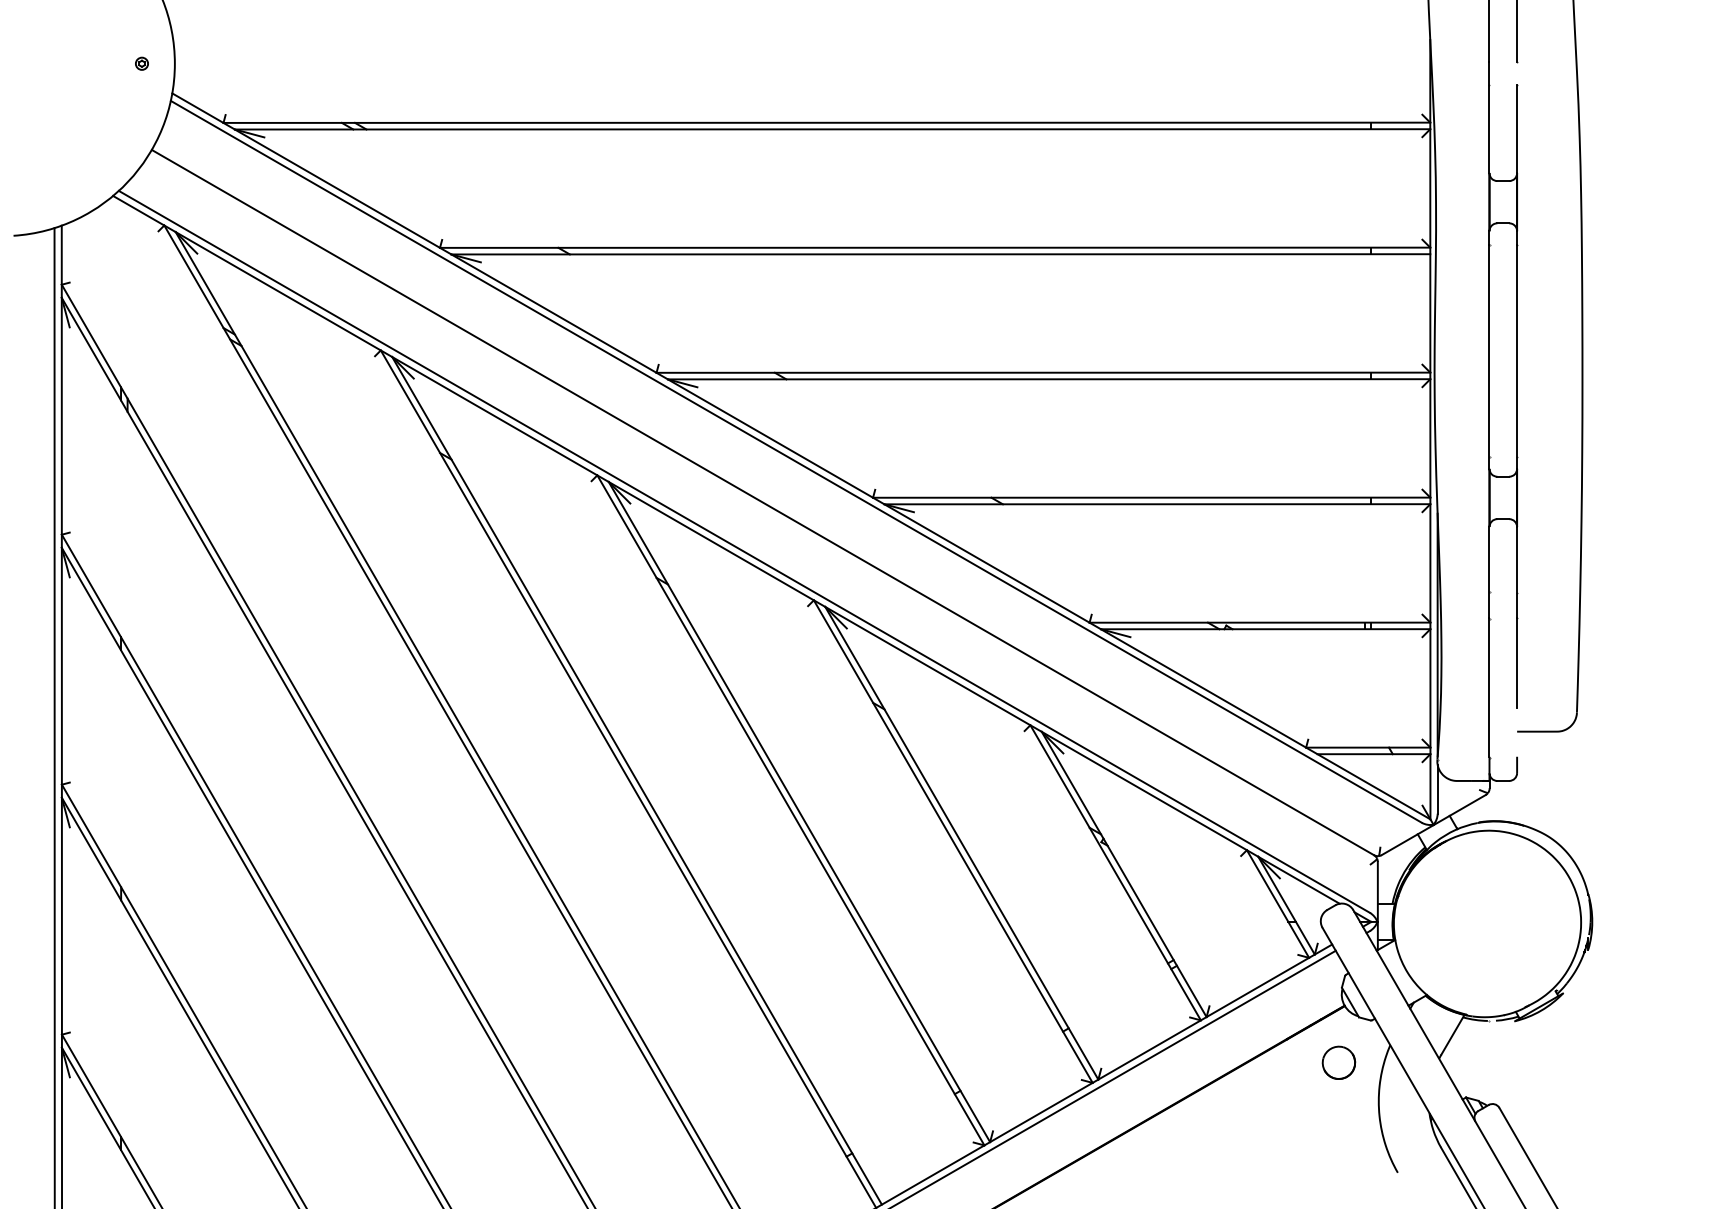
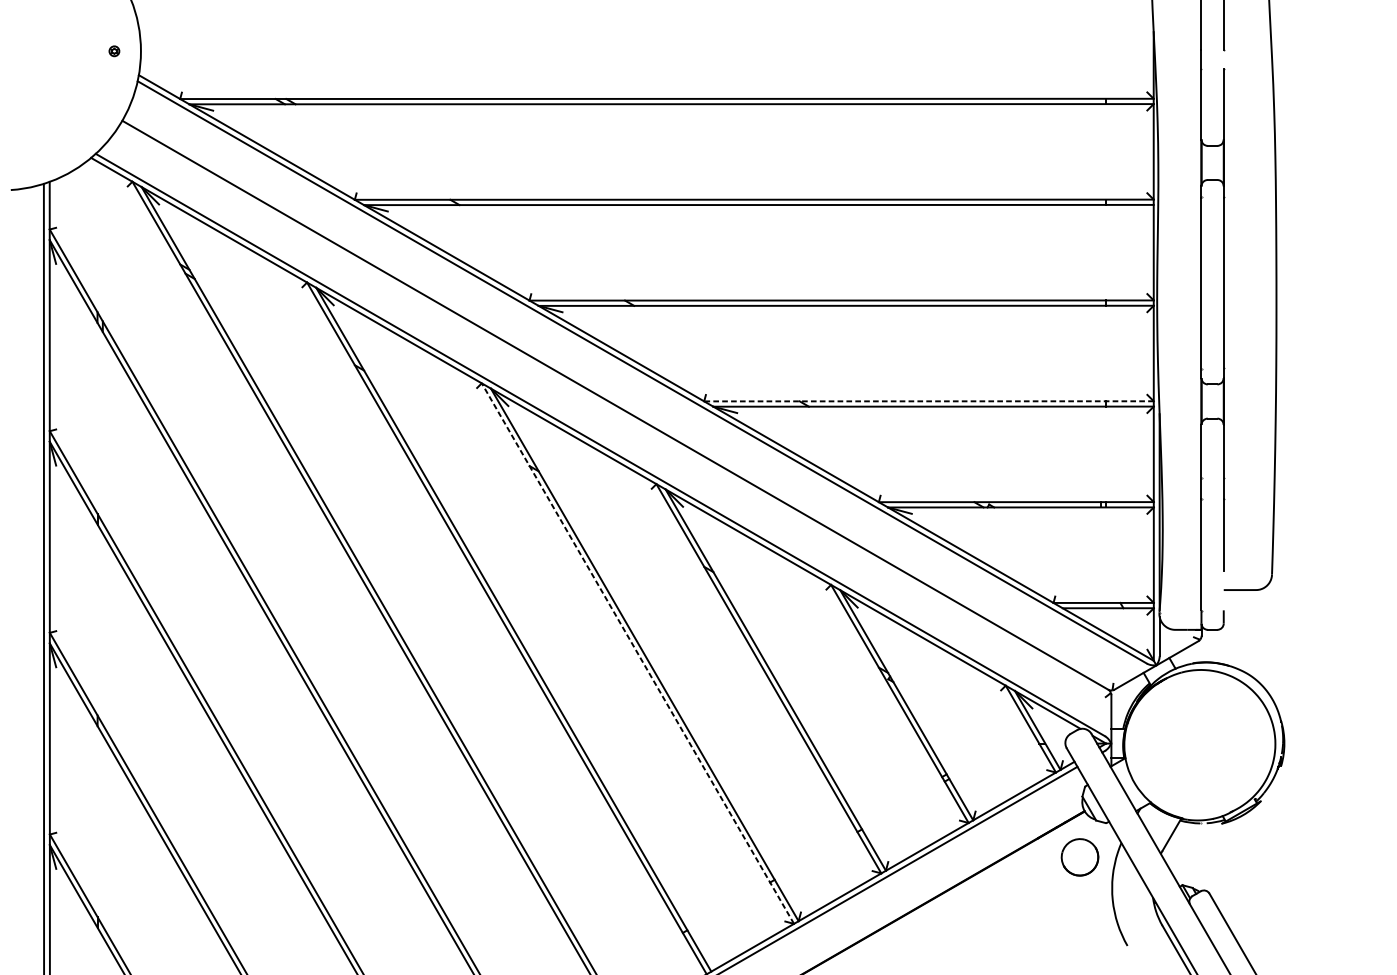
line: (1151, 497) -> (928, 401), solid -> dashed
line: (790, 810) -> (637, 653), solid -> dashed
part: (1338, 1062) -> (1079, 856), size x1.4

